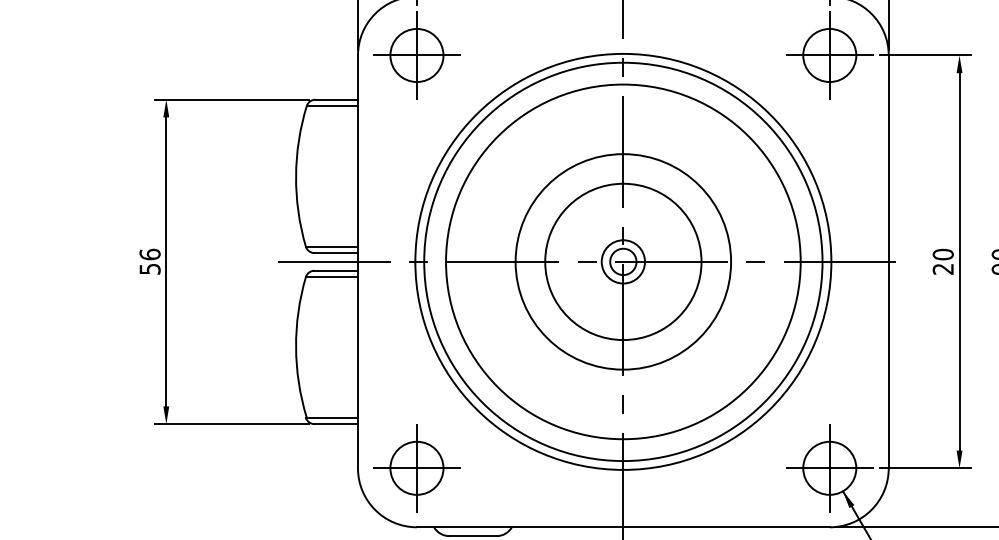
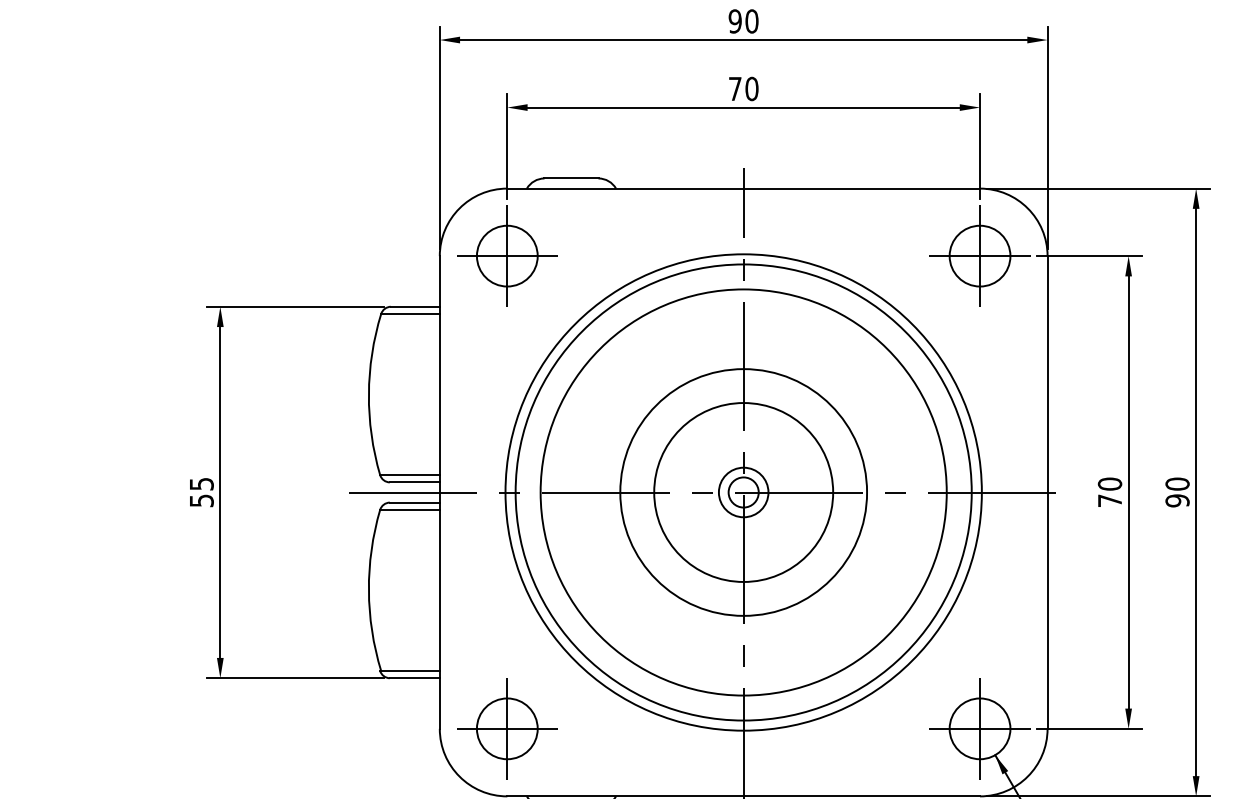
text: (149, 254) -> (201, 483), 56 -> 55
text: (942, 268) -> (1109, 500), 20 -> 70

